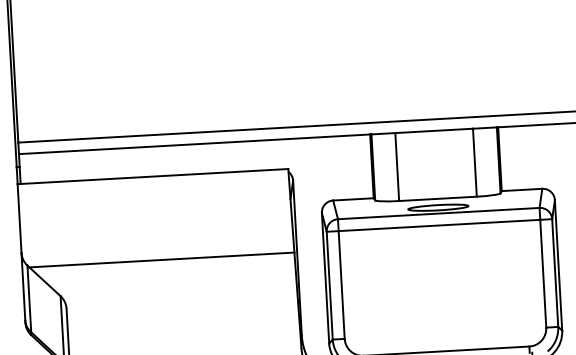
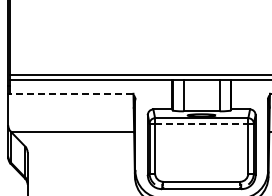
line: (152, 176) -> (70, 93), solid -> dashed
line: (438, 225) -> (201, 123), solid -> dashed

